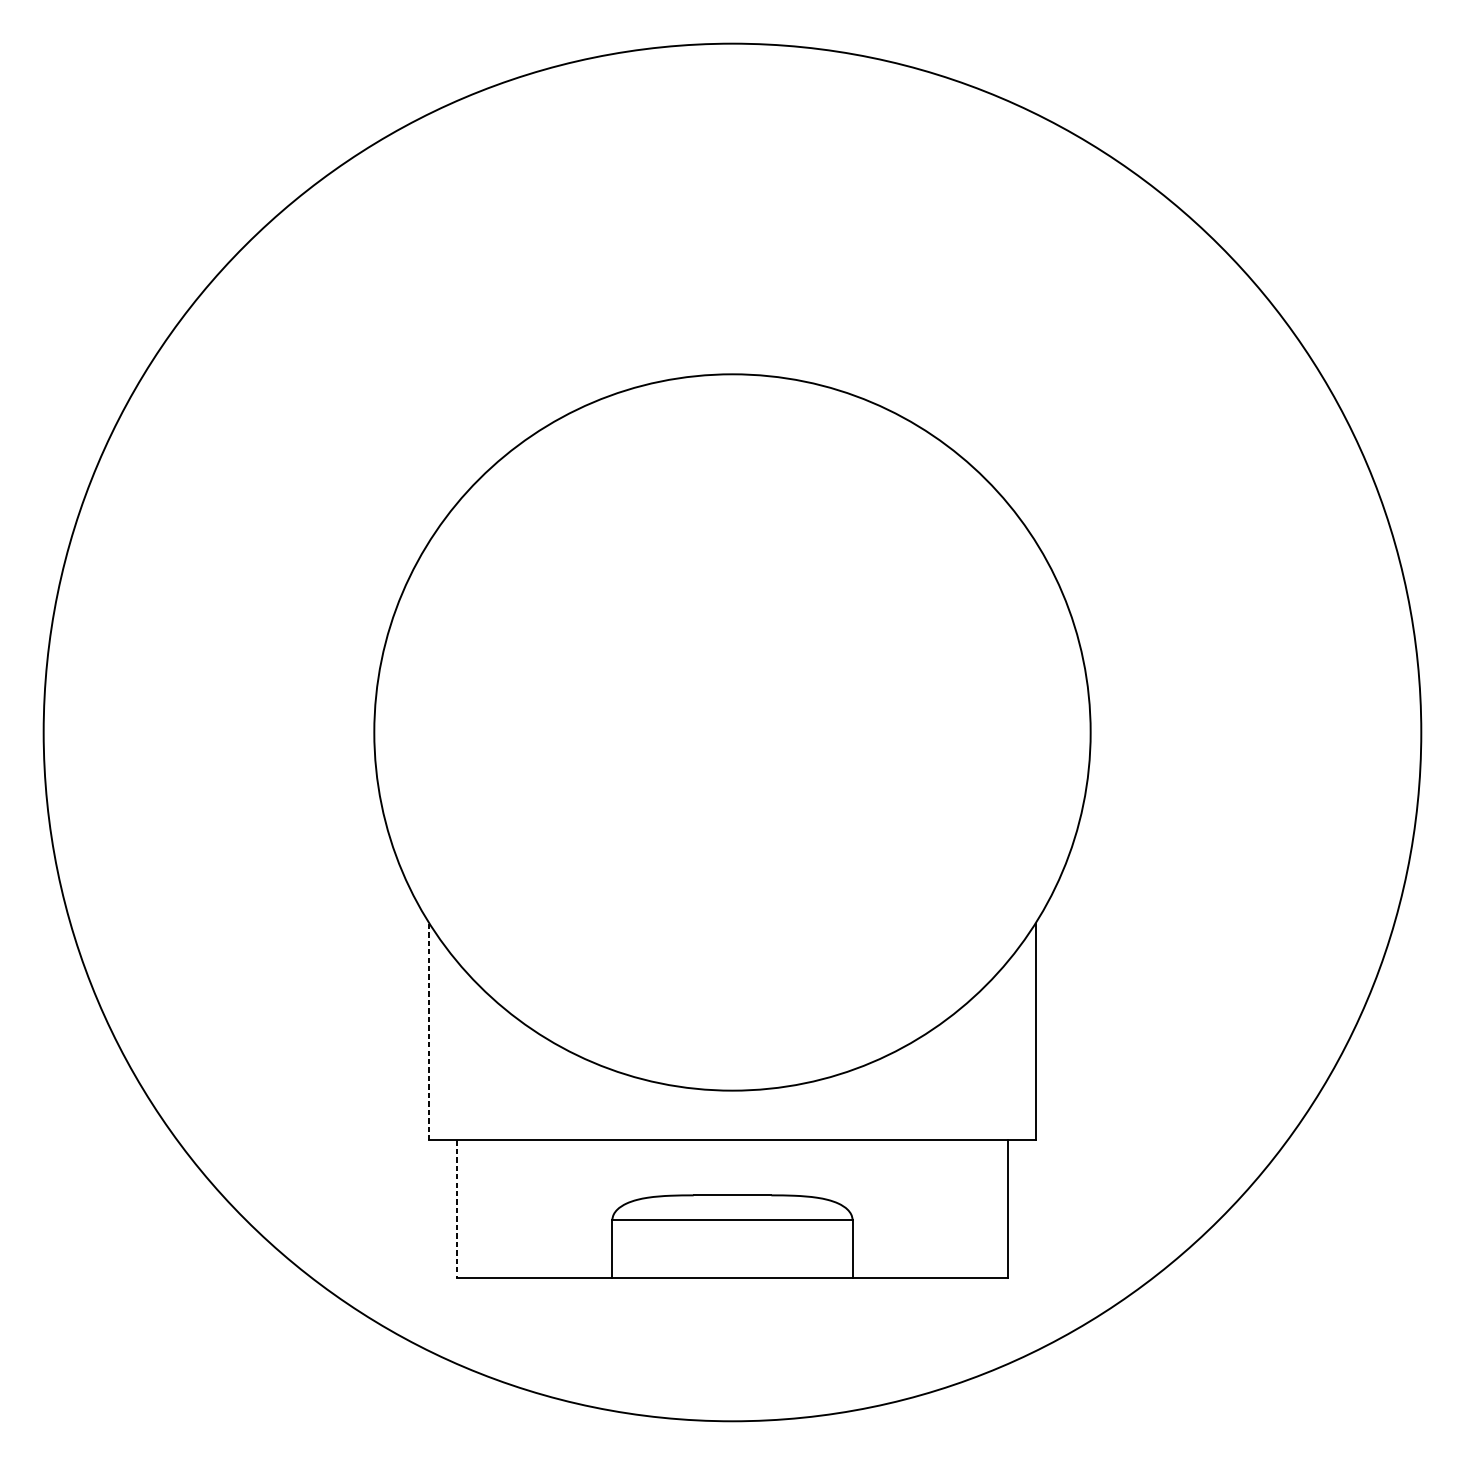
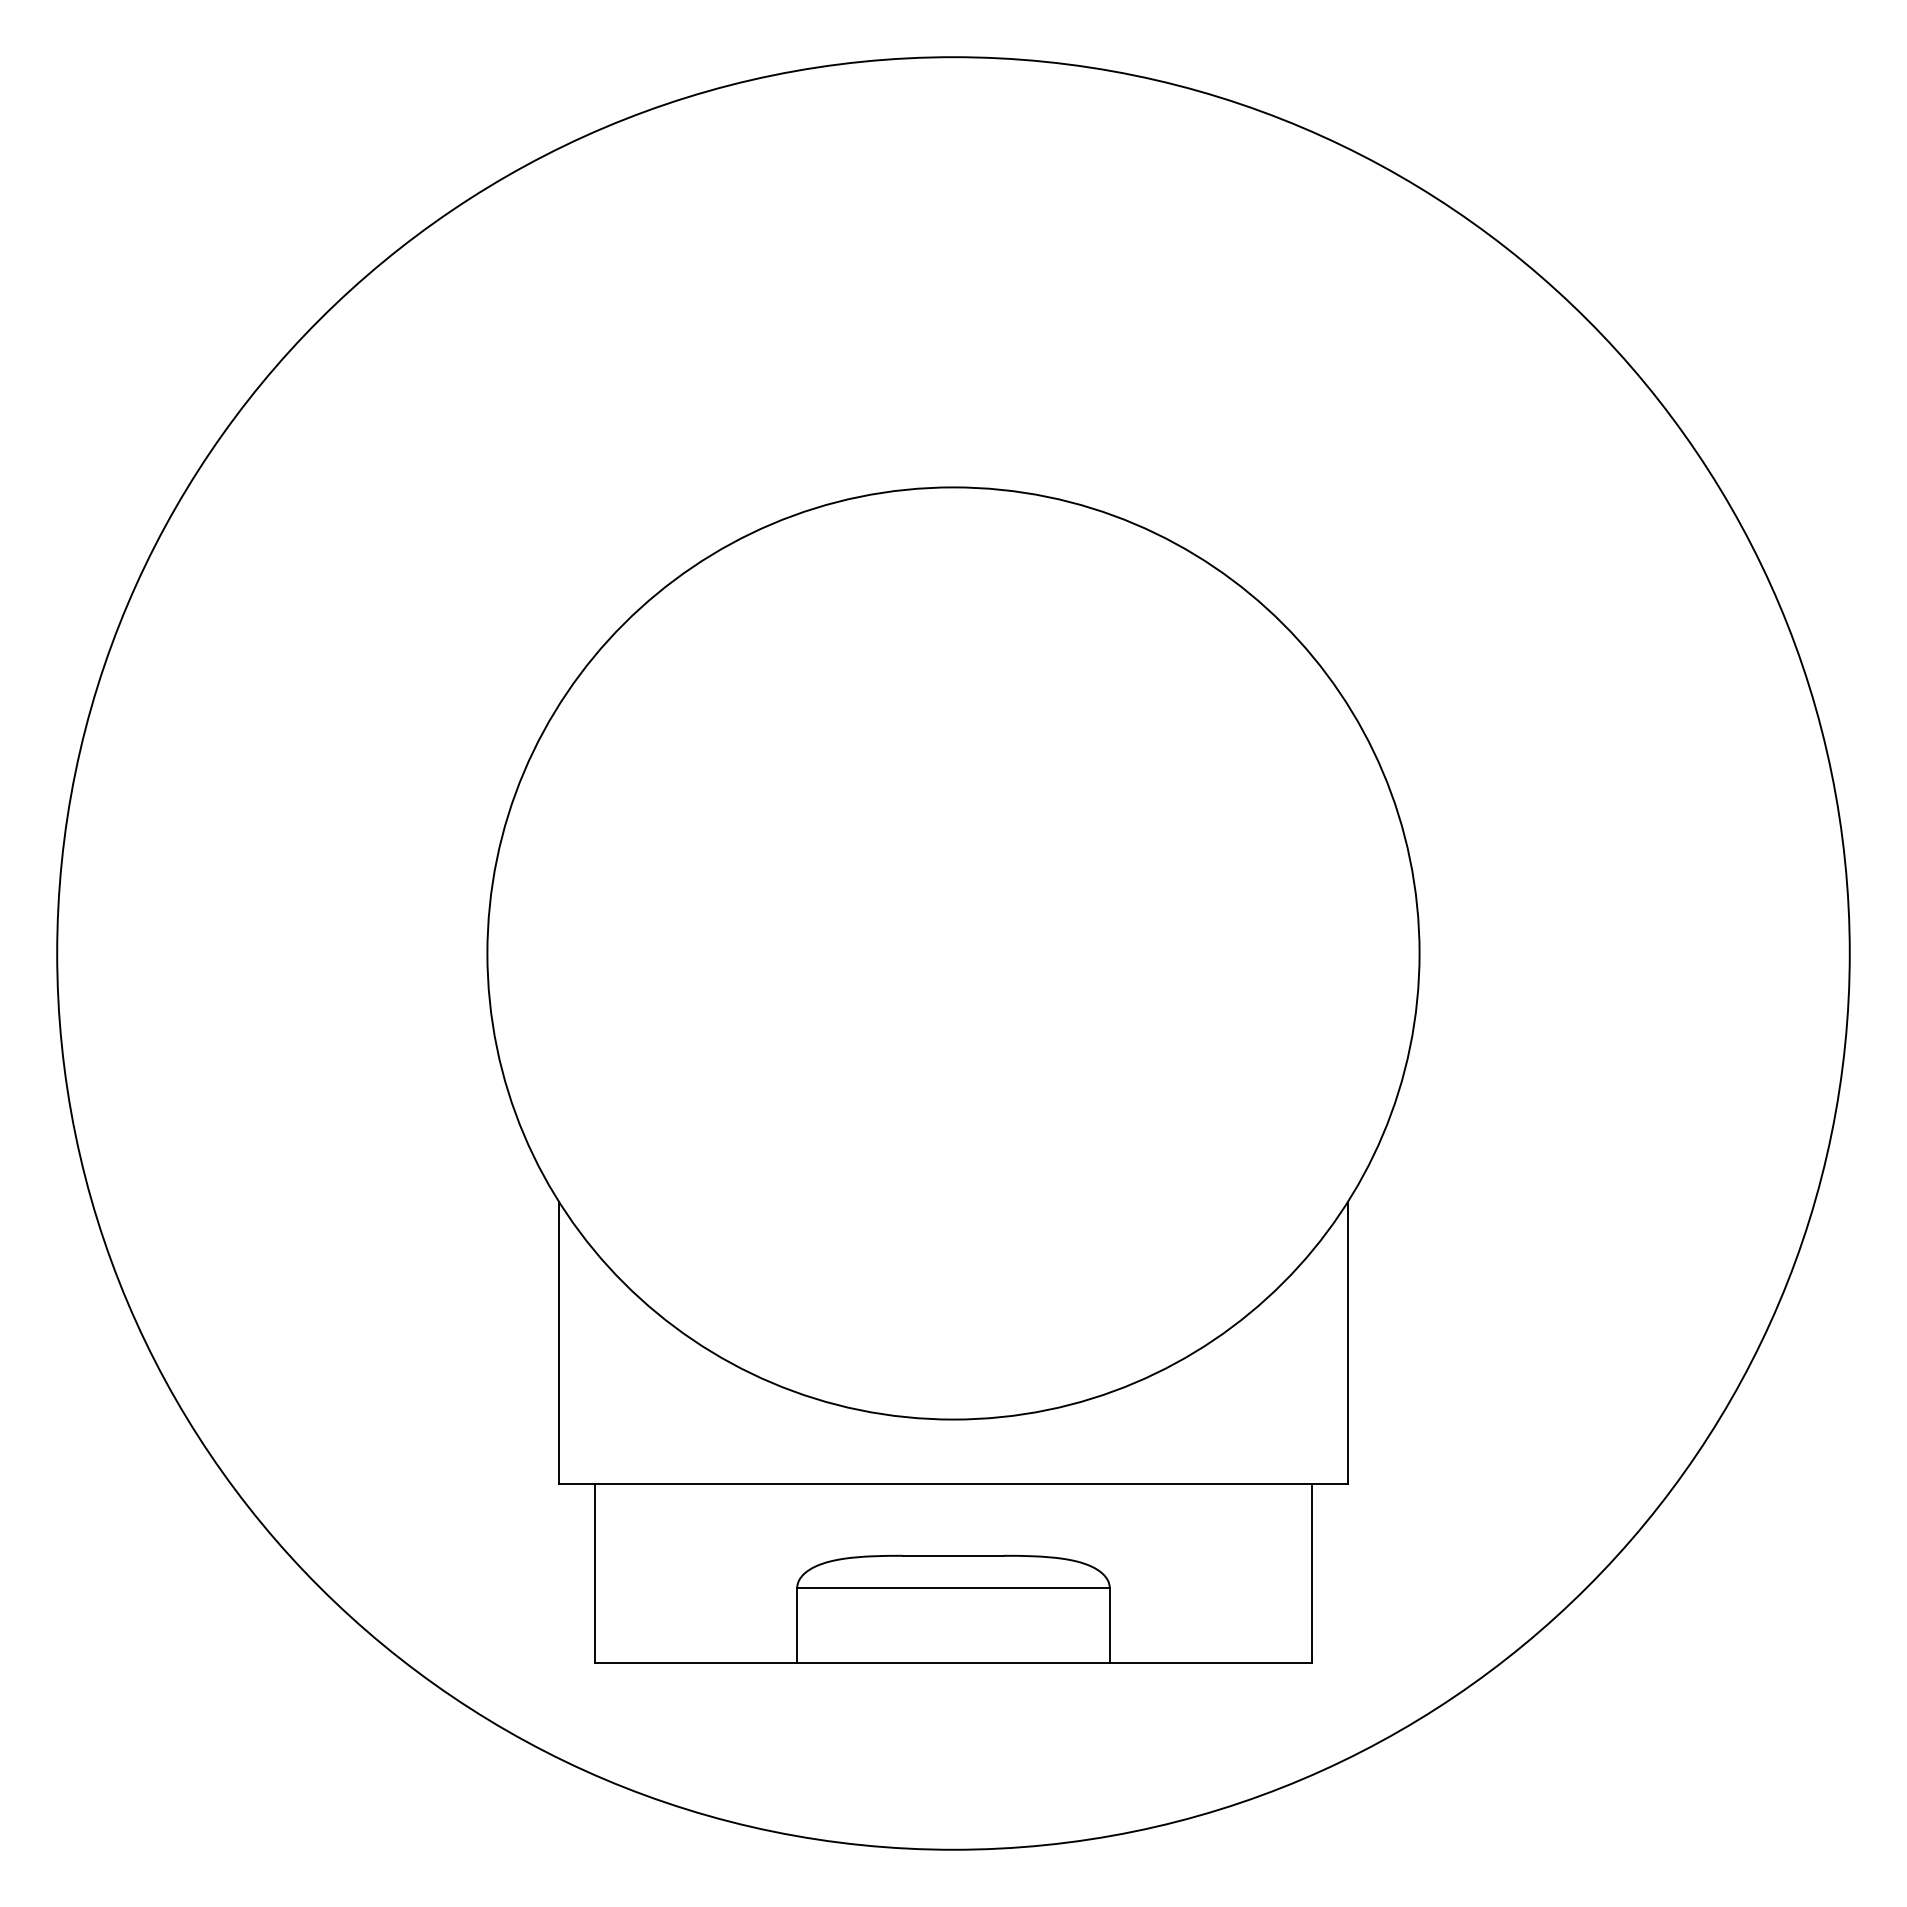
line: (429, 1032) -> (559, 1343), dashed -> solid
line: (456, 1208) -> (594, 1573), dashed -> solid

